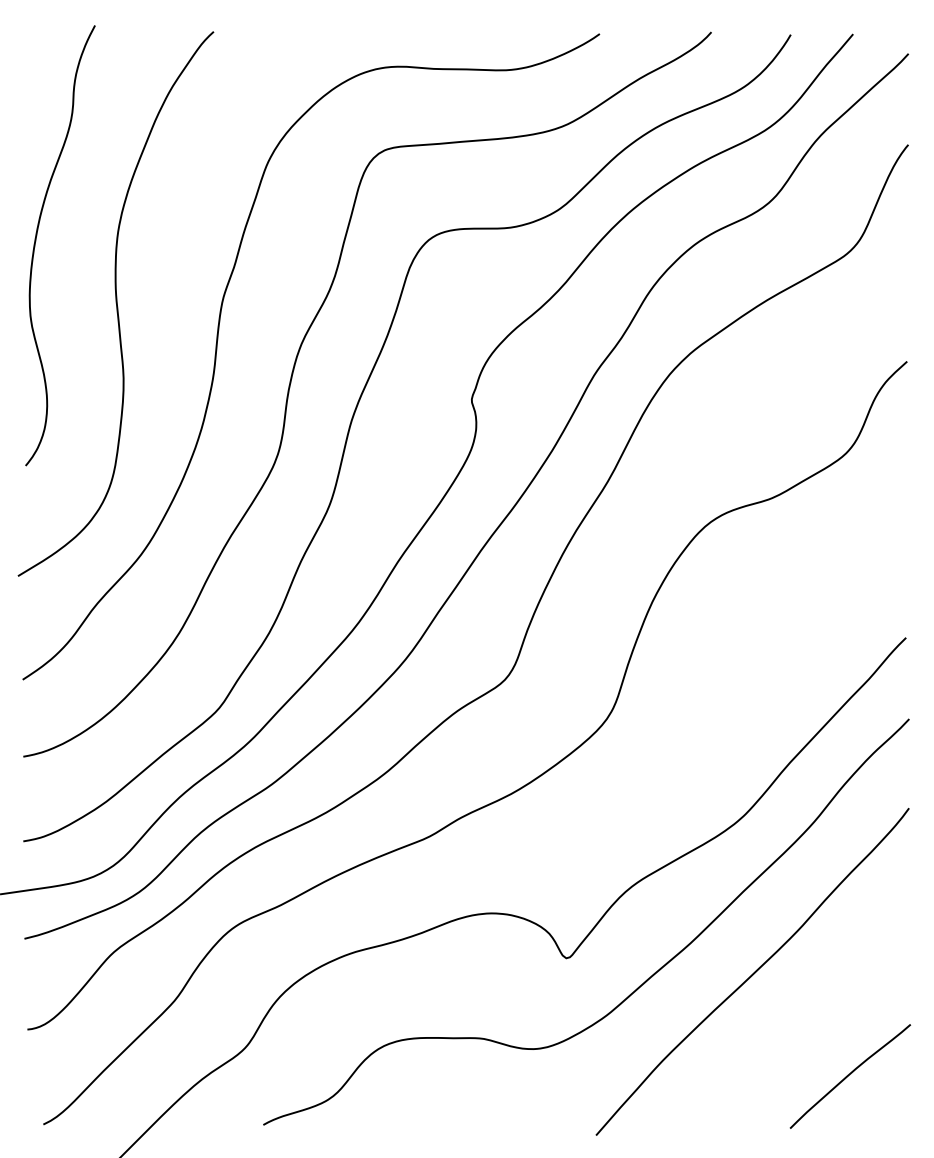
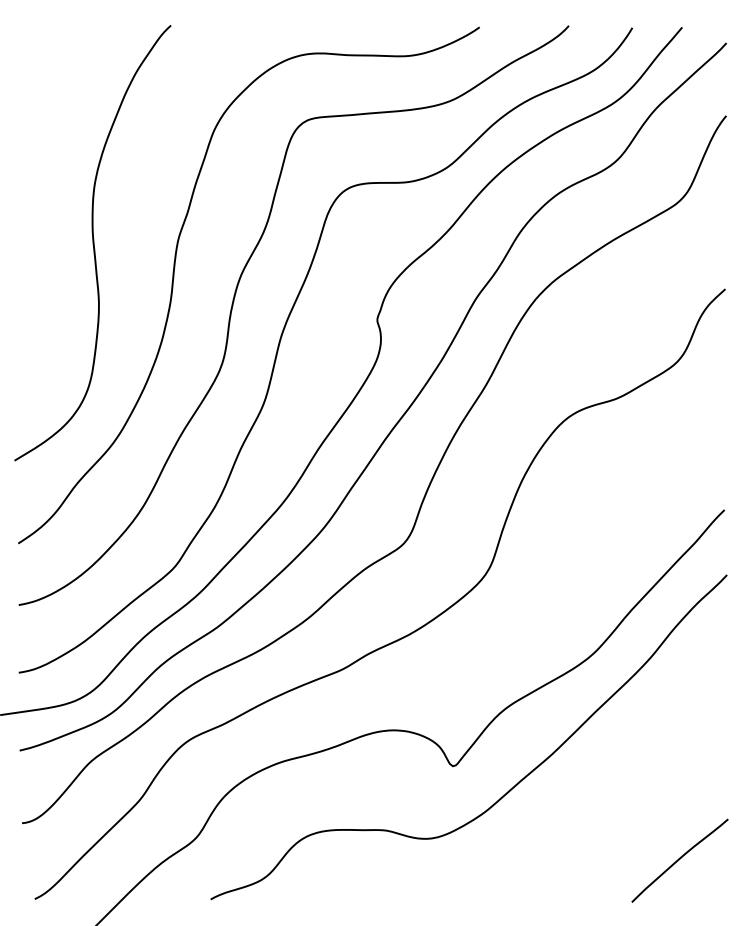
curve: (36, 241) -> (29, 193), removed
curve: (753, 972) -> (602, 777), removed

